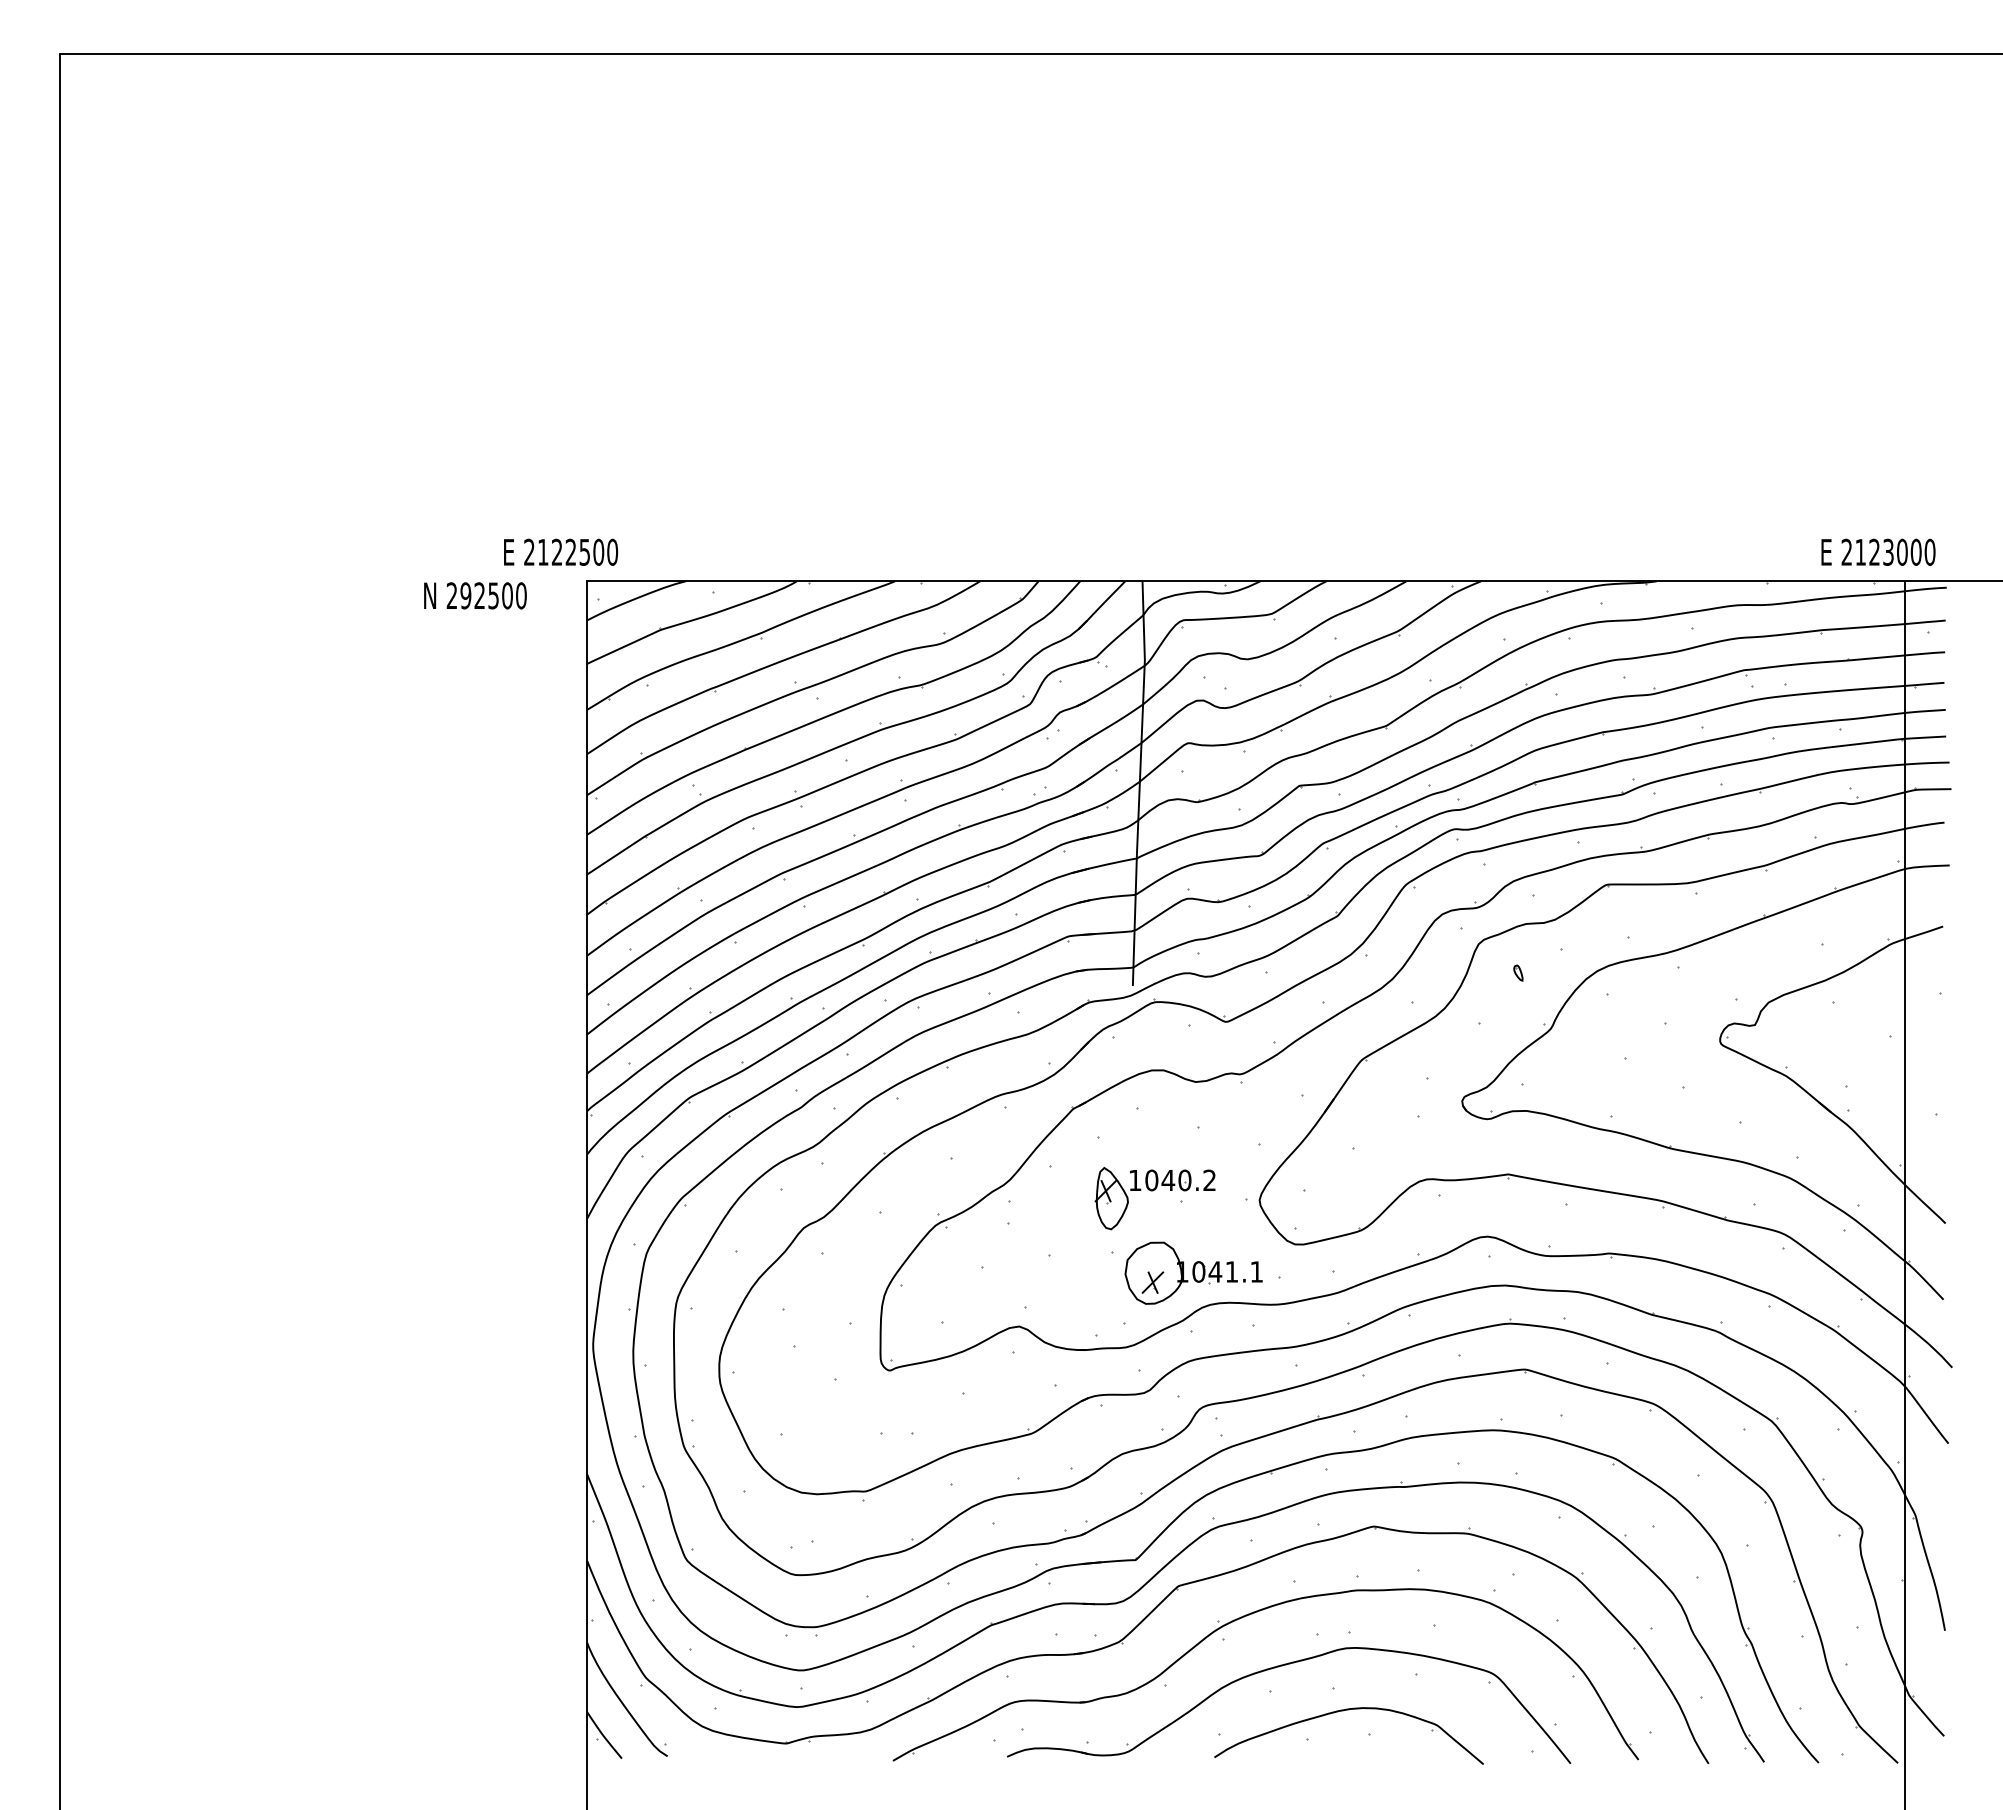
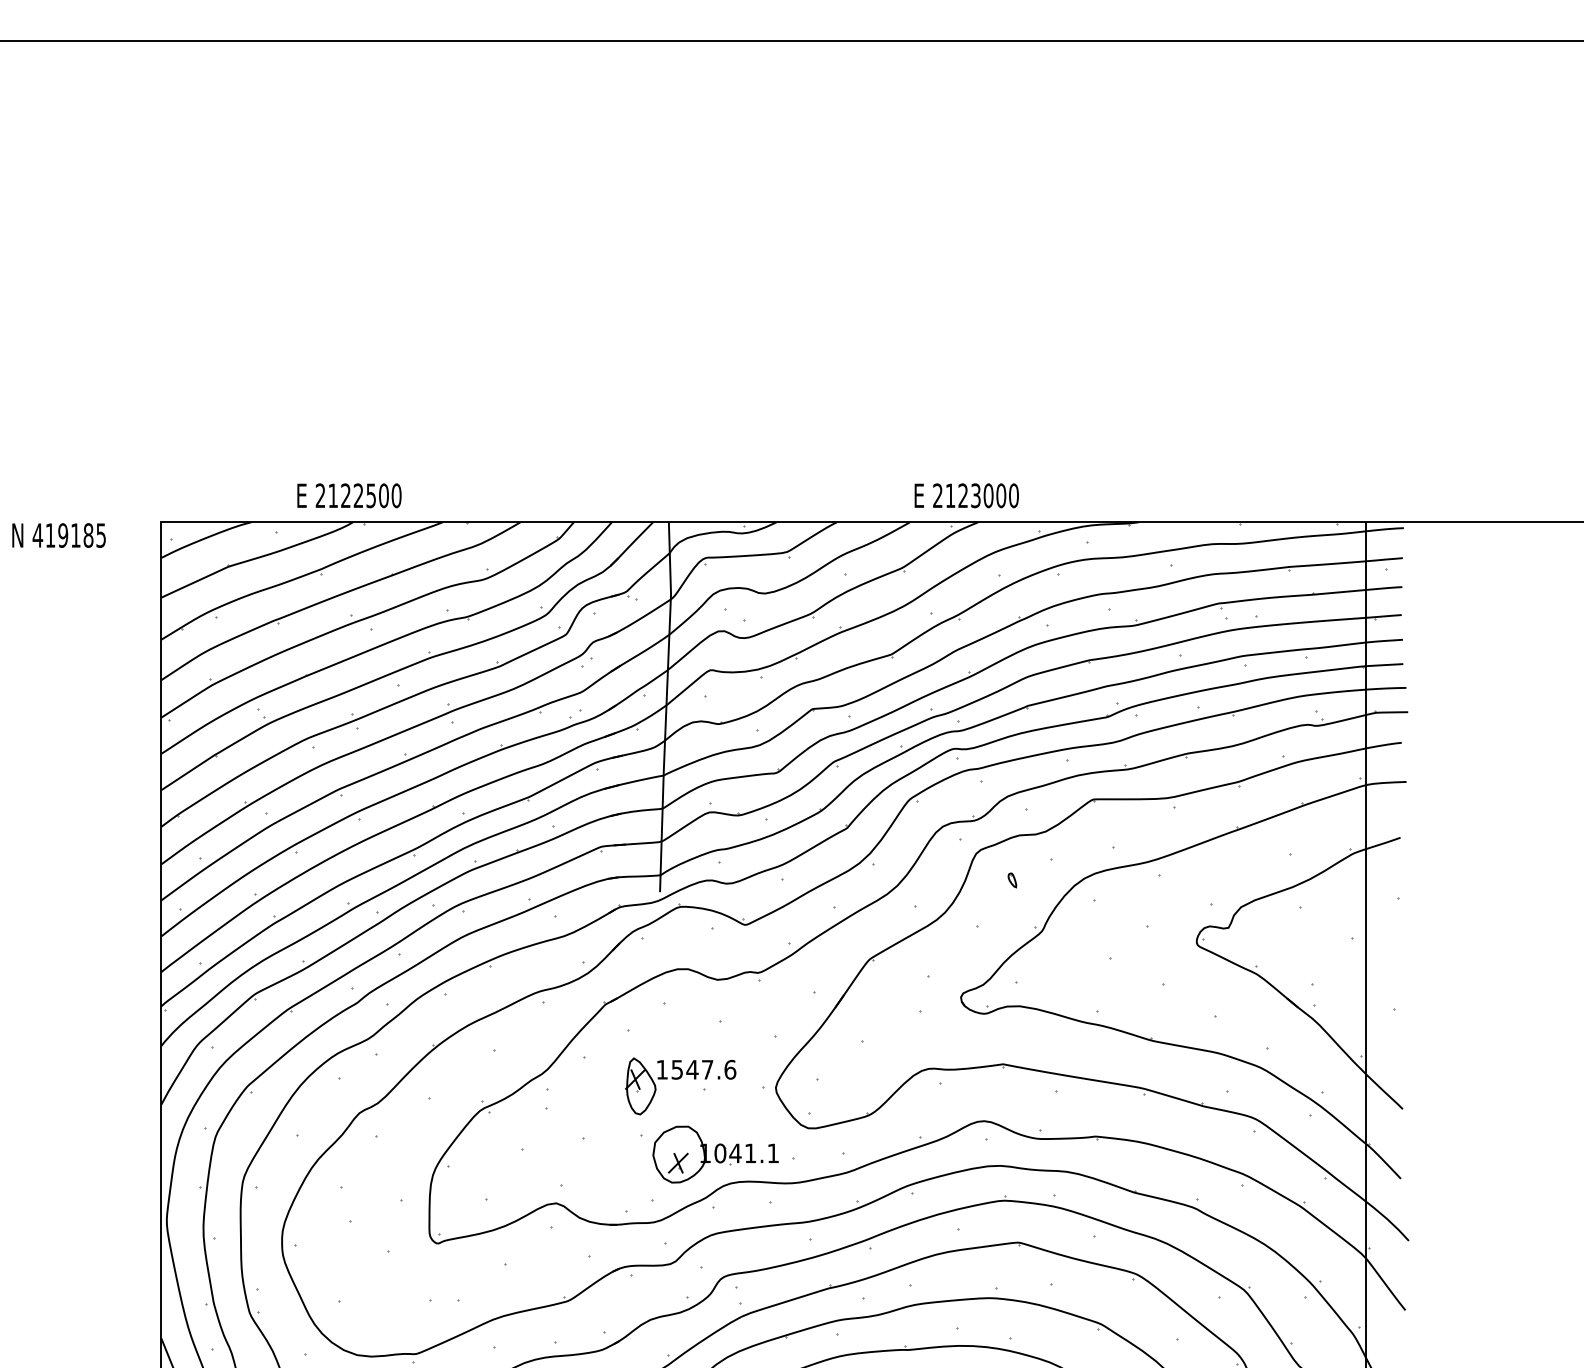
text: (561, 551) -> (349, 495), moved
text: (1878, 551) -> (966, 495), moved
text: (486, 595) -> (69, 535), 292500 -> 419185
text: (1180, 1180) -> (703, 1069), 1040.2 -> 1547.6

